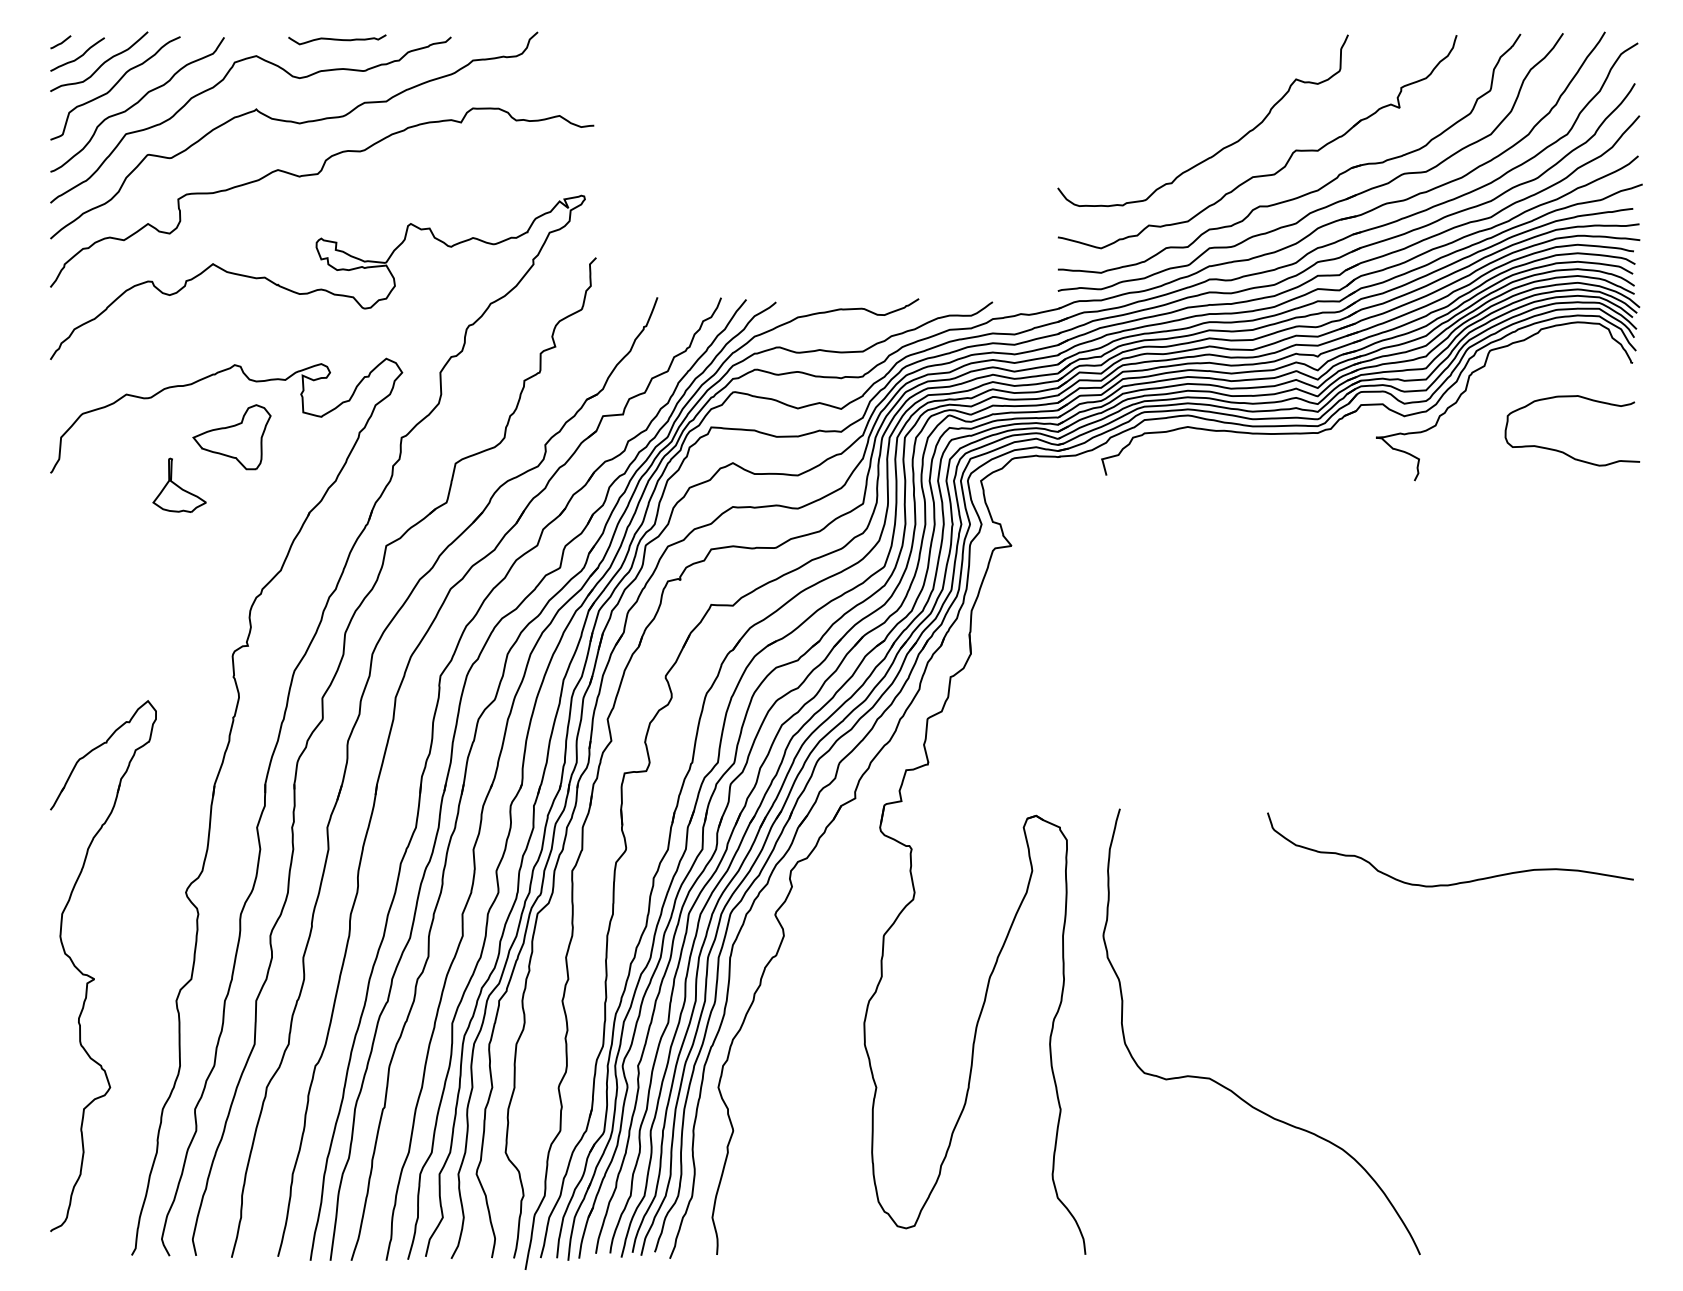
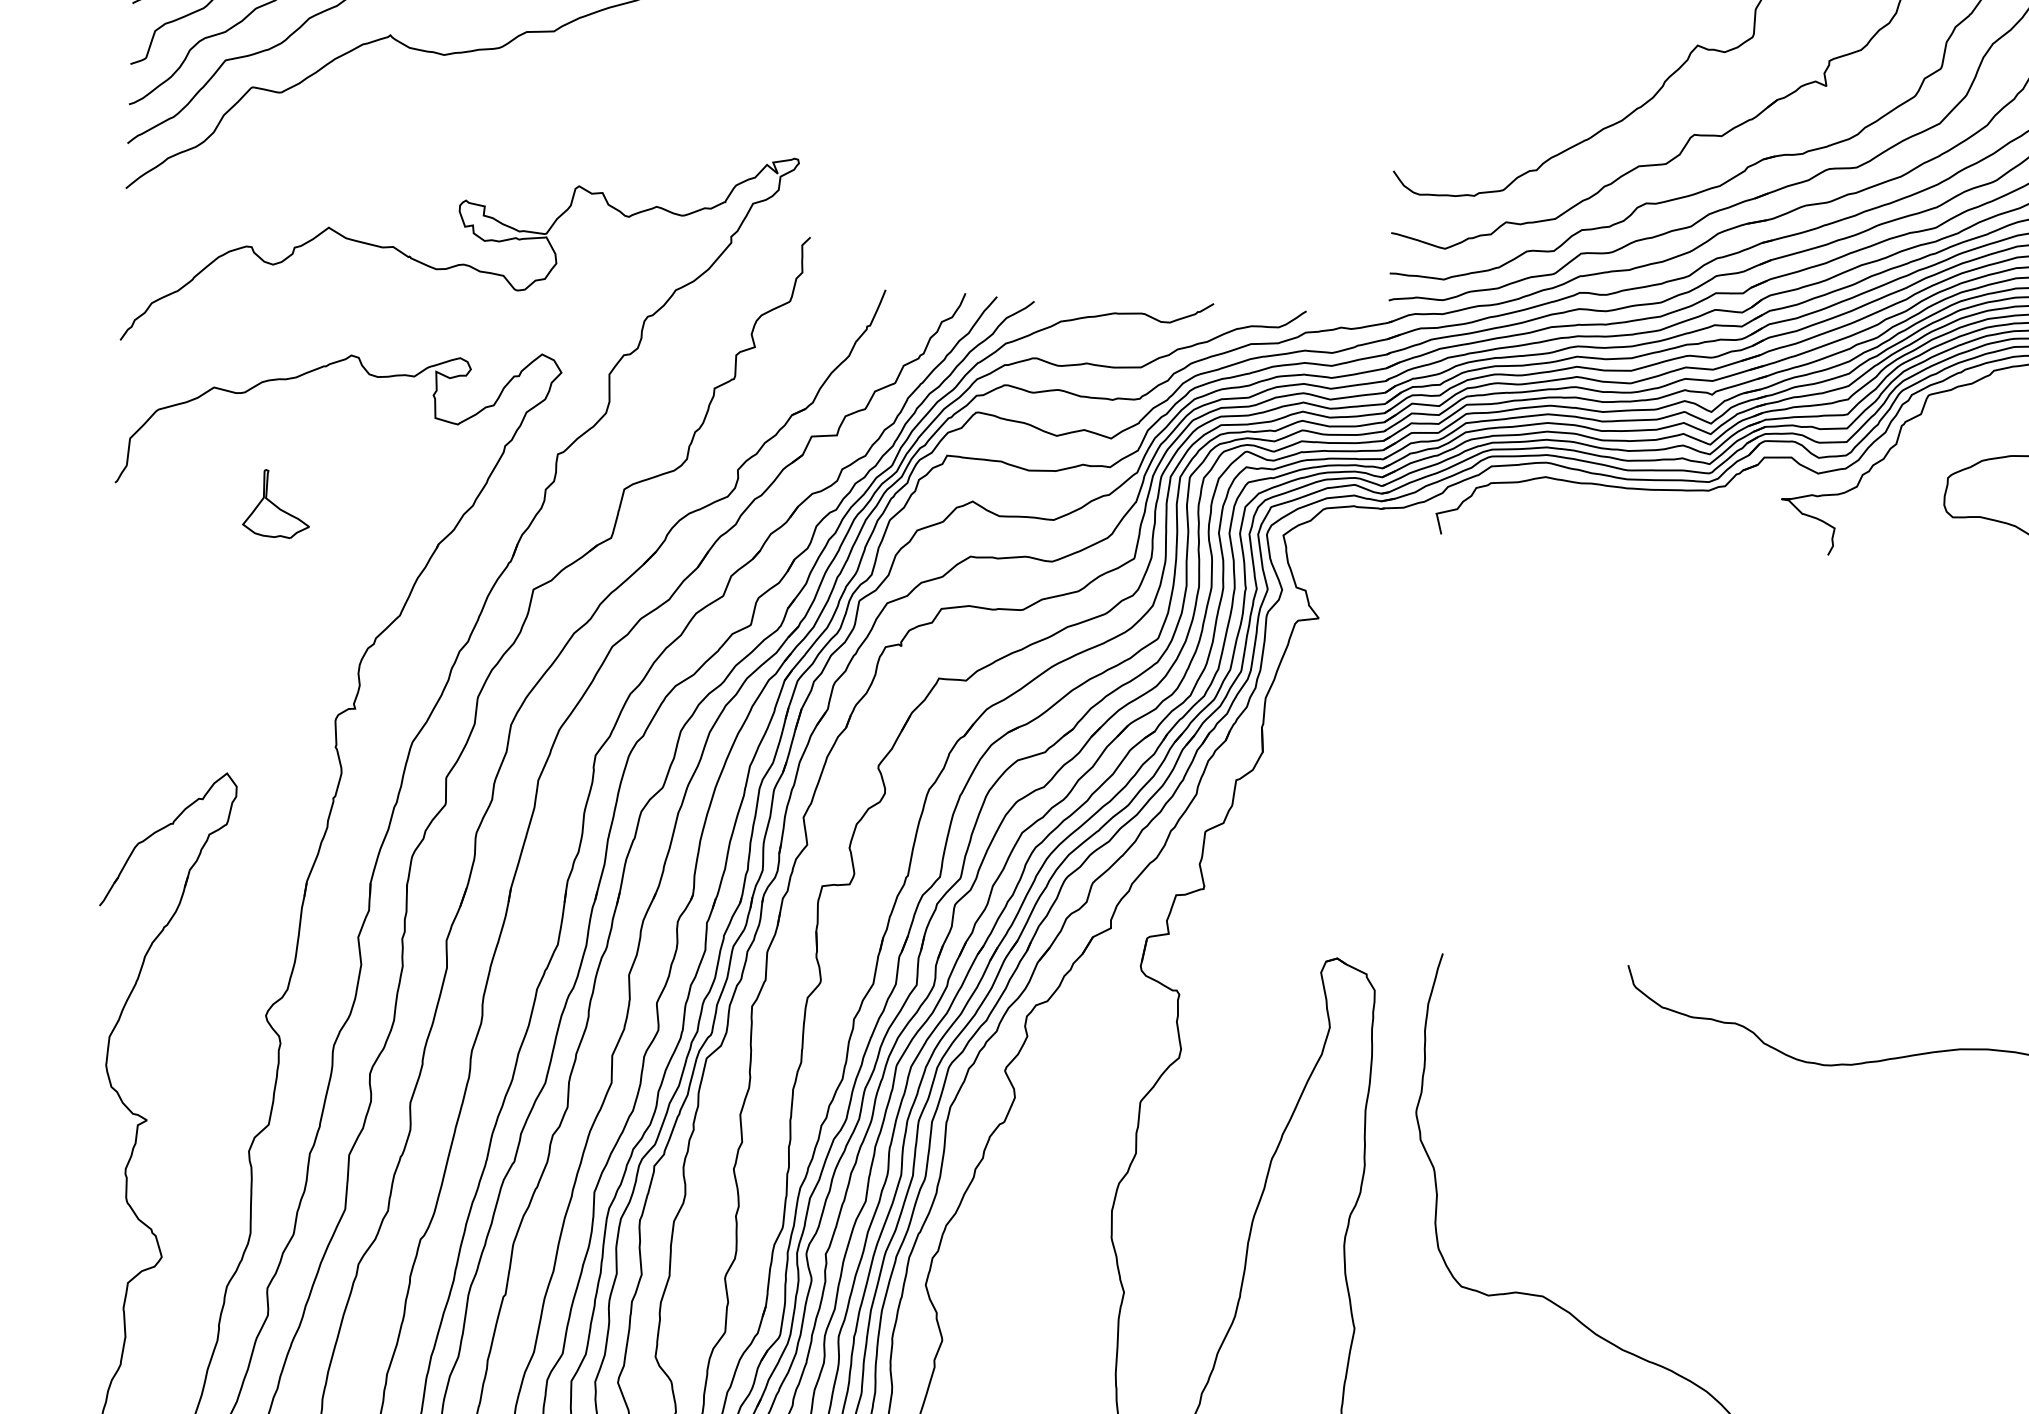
curve: (316, 175) -> (462, 121), removed
part: (231, 437) -> (344, 446), removed

